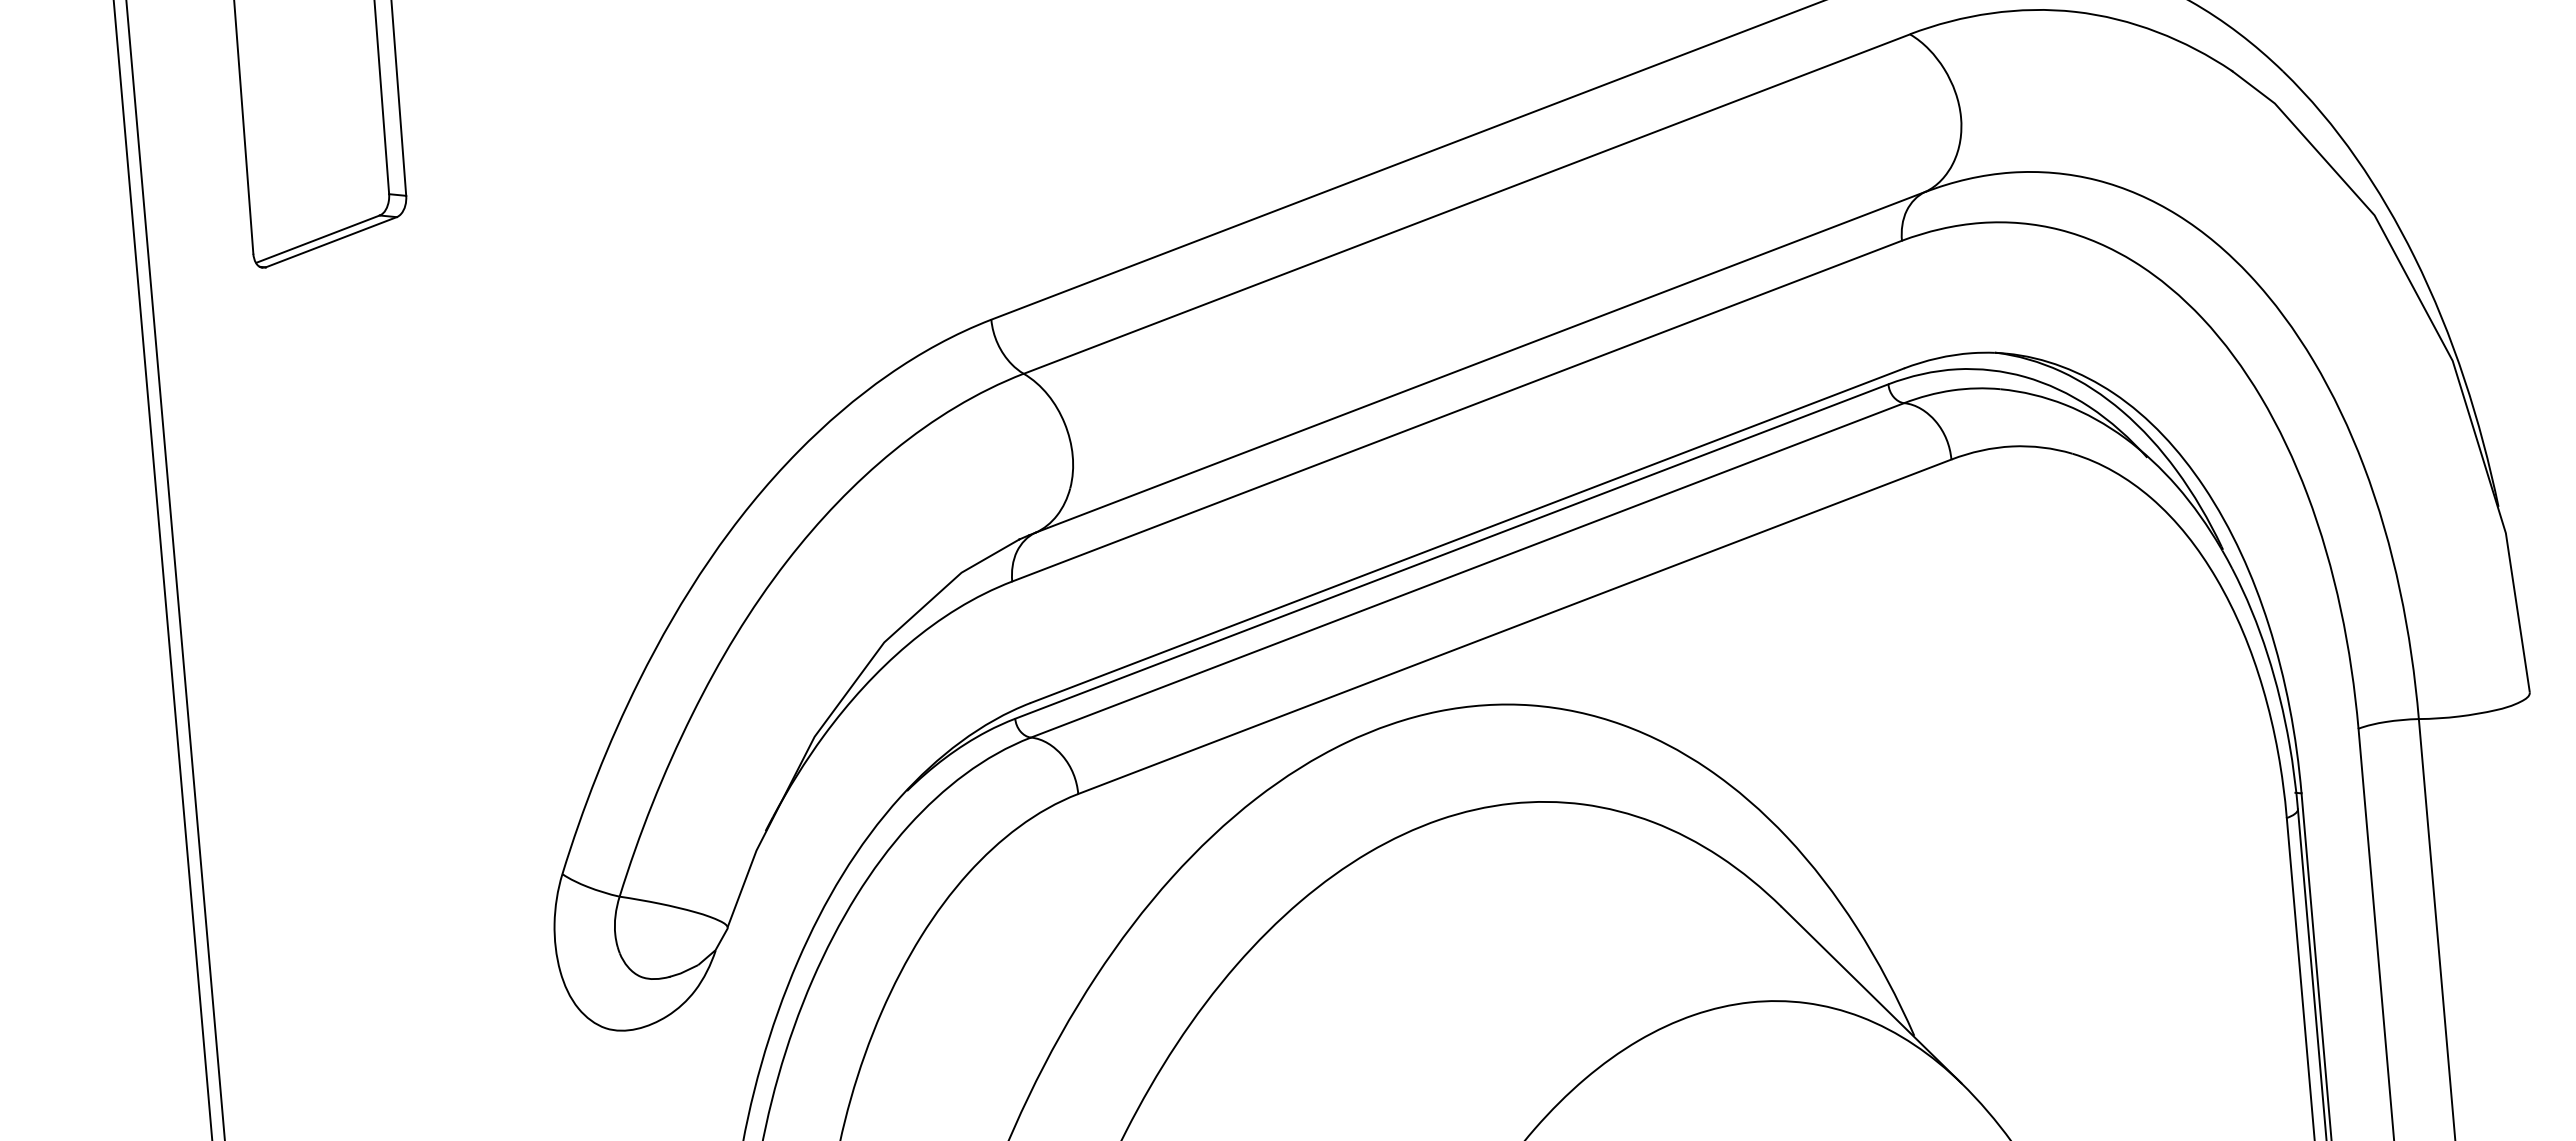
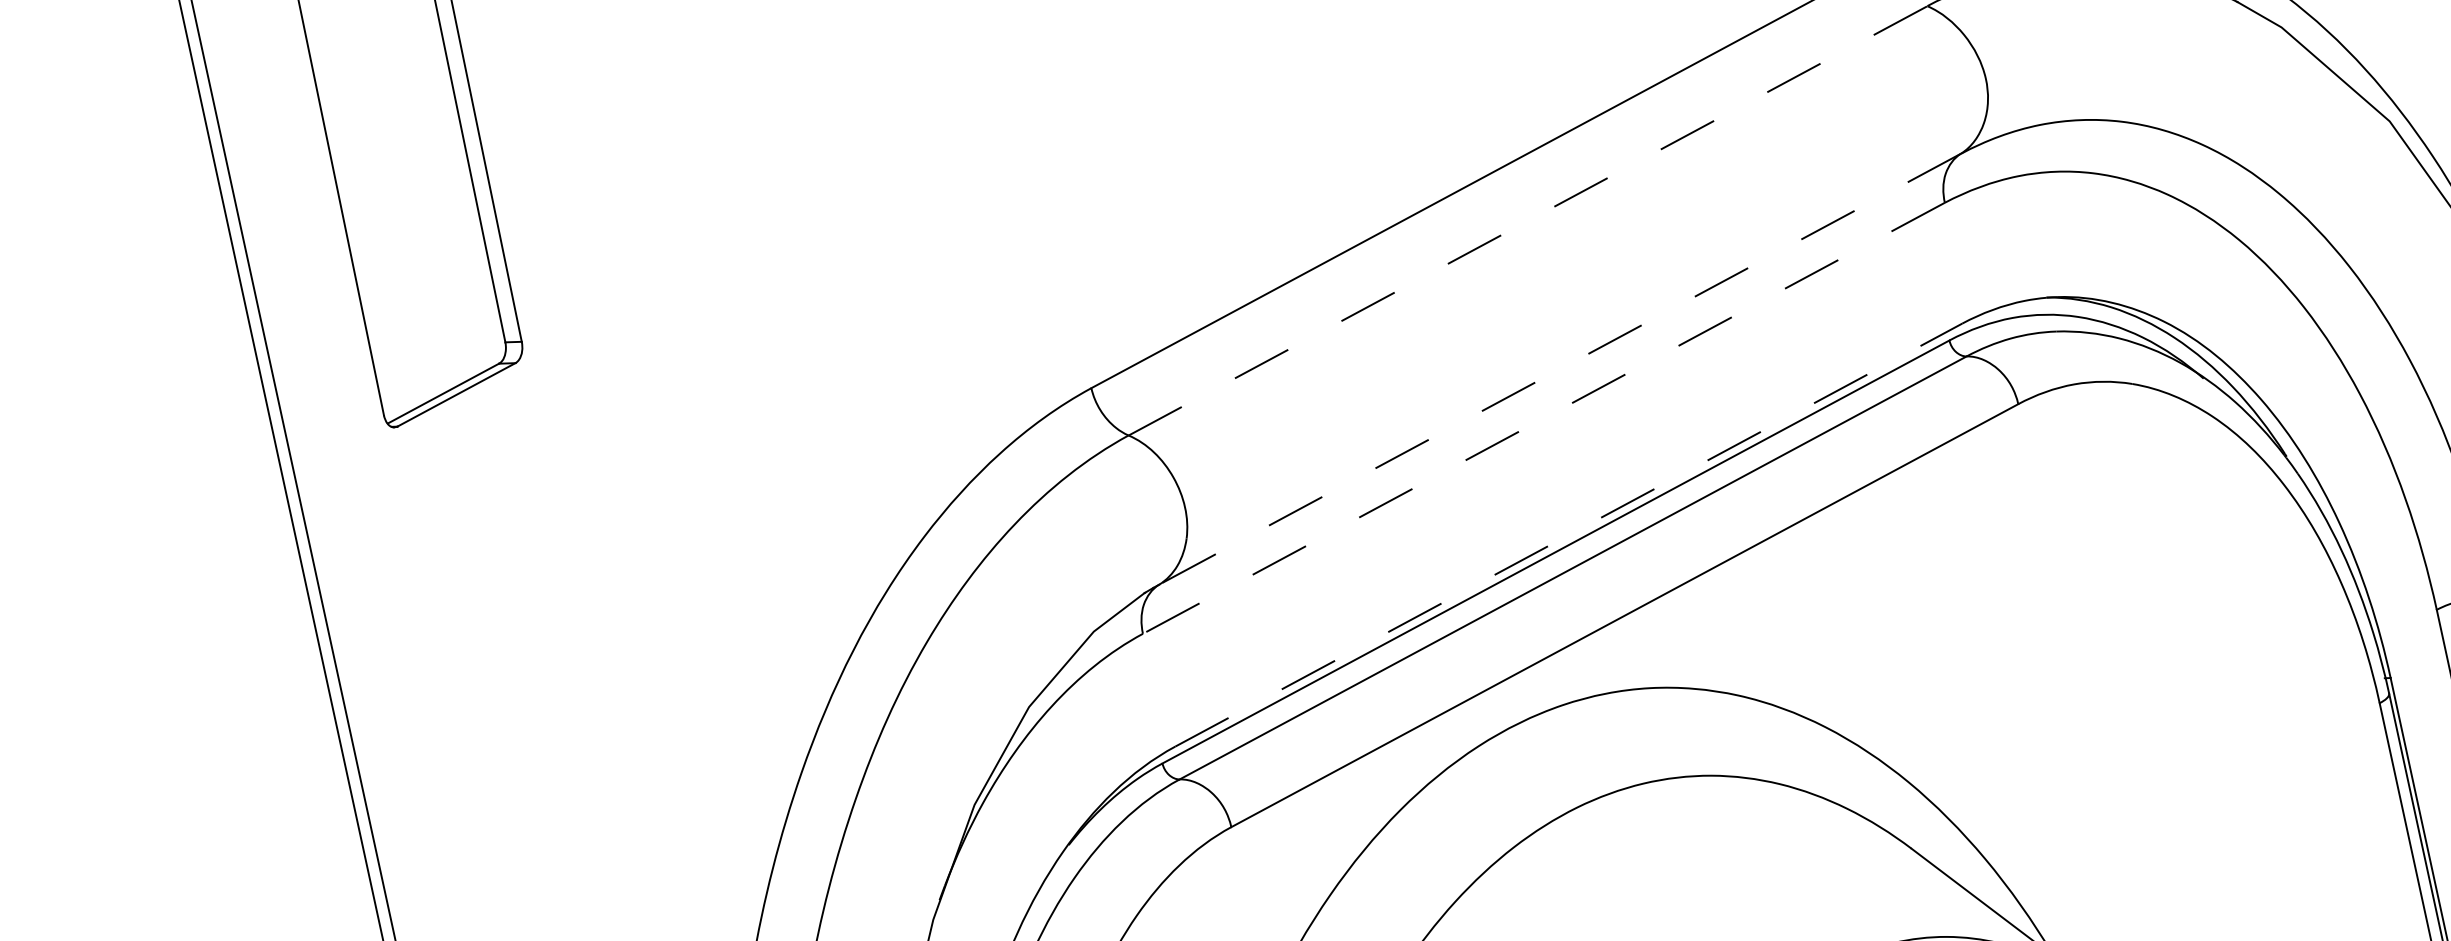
line: (1466, 204) -> (1527, 221), solid -> dashed
line: (1479, 362) -> (1559, 369), solid -> dashed
line: (1456, 411) -> (1543, 418), solid -> dashed
line: (1467, 535) -> (1568, 534), solid -> dashed

